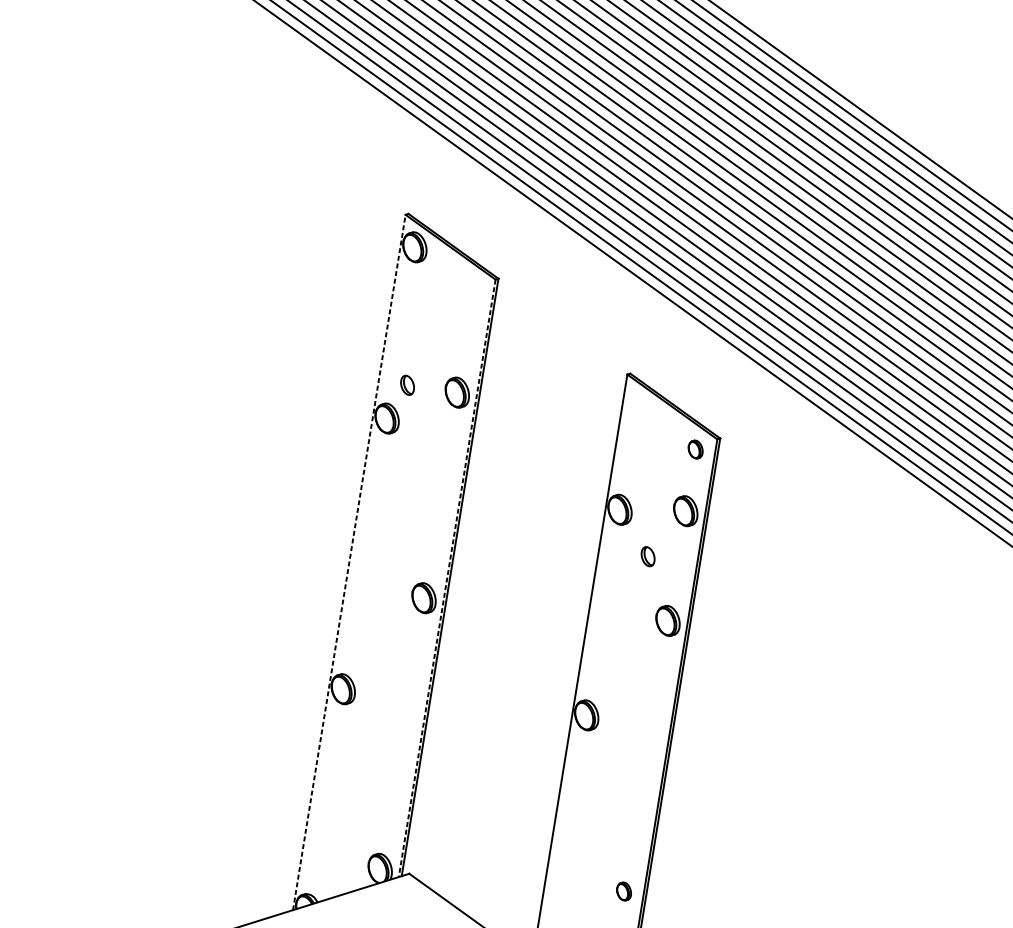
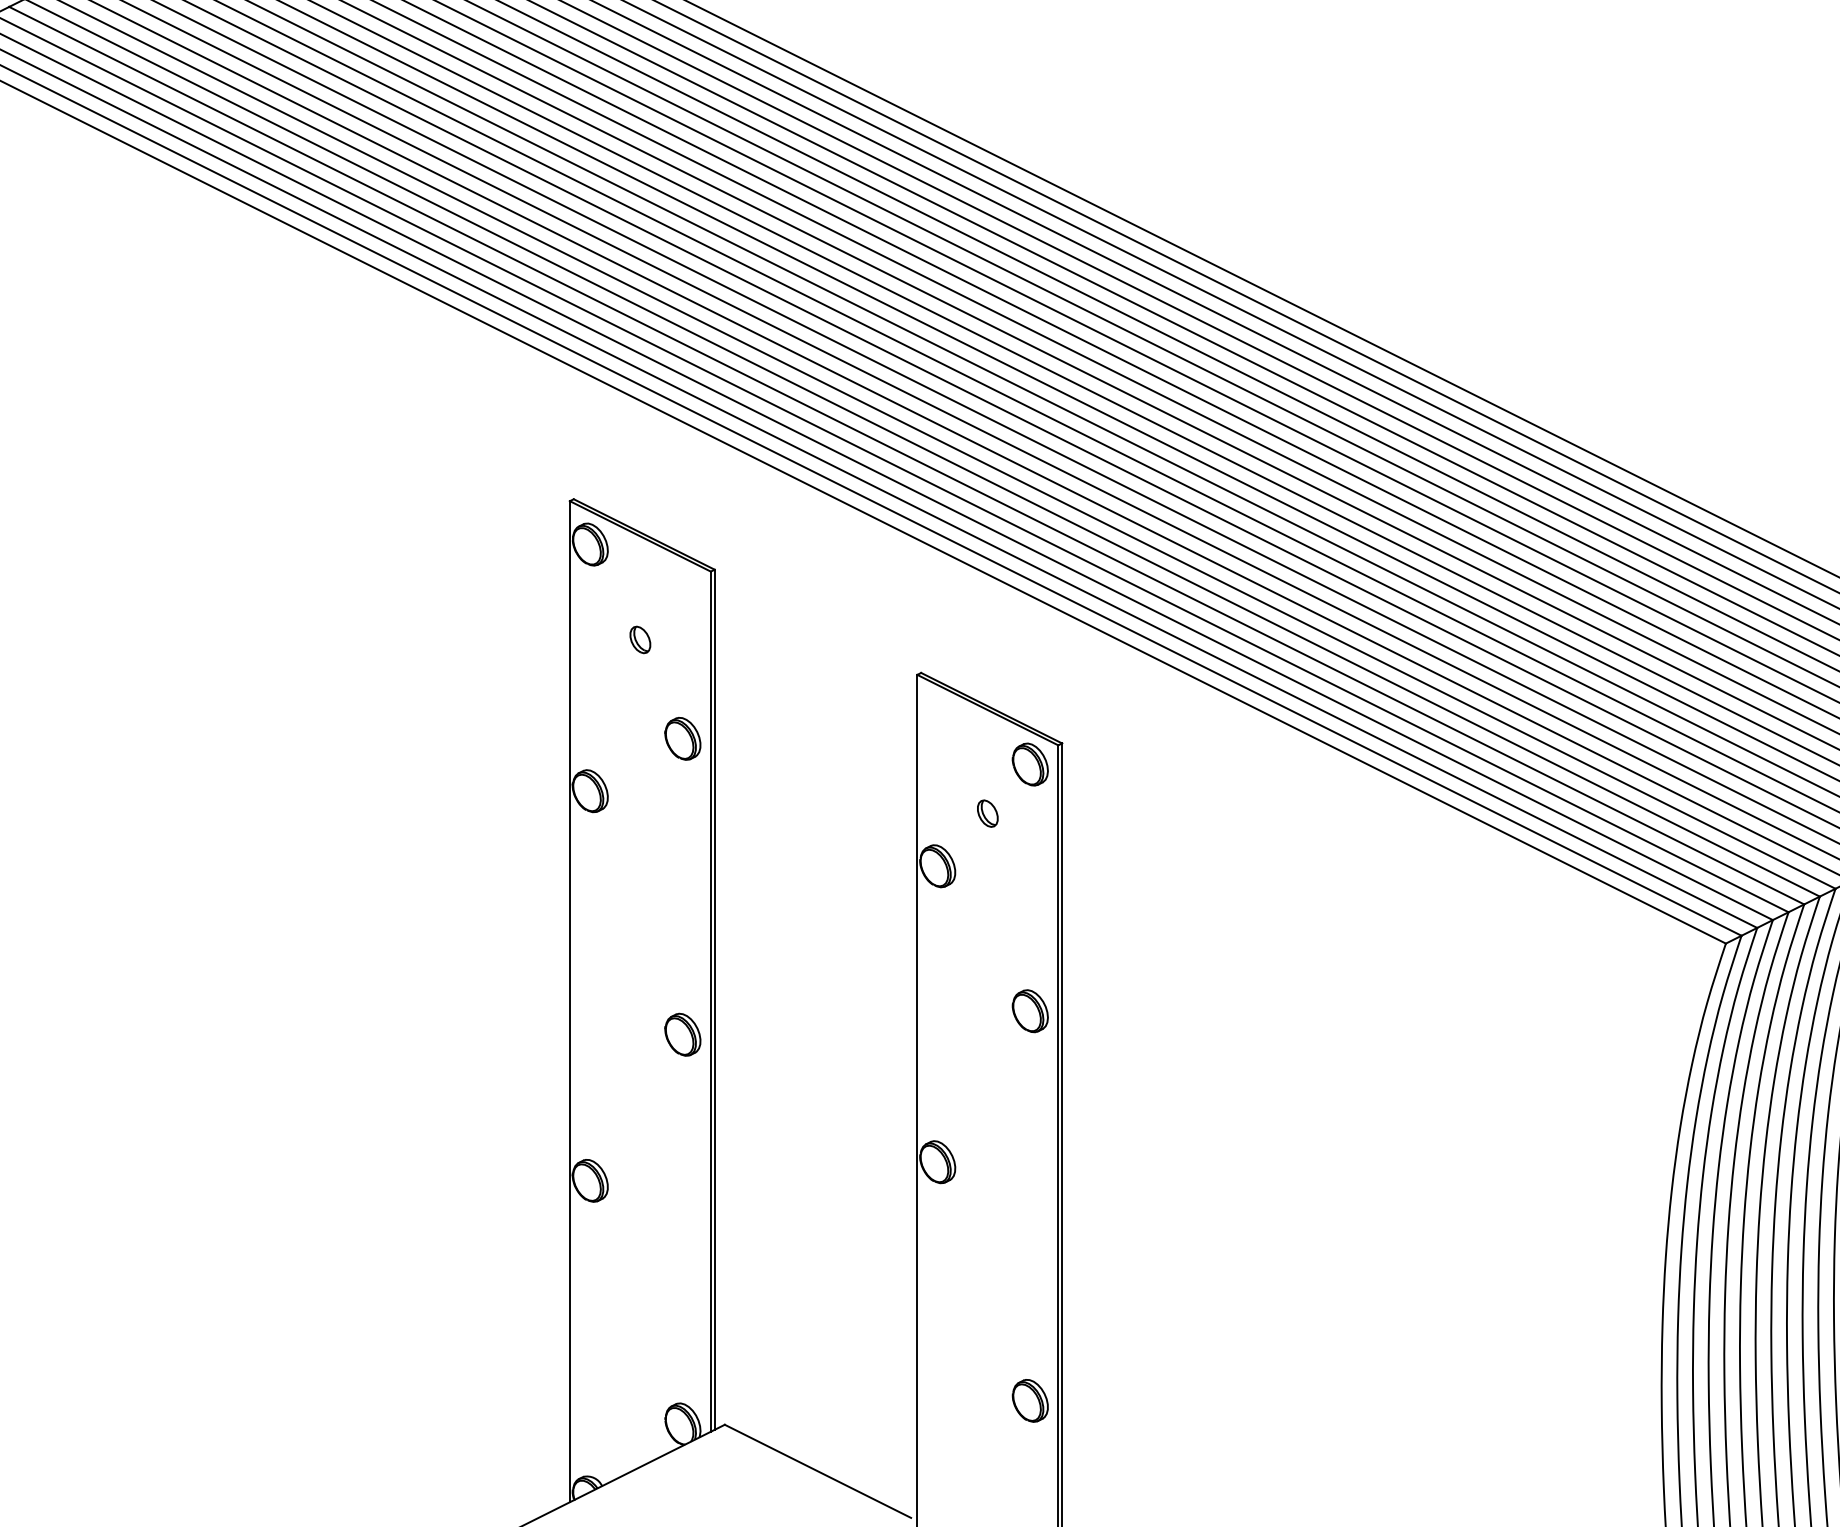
part: (407, 385) -> (640, 639), moved
part: (695, 449) -> (1029, 764), size x1.67
part: (685, 511) -> (1029, 853), removed
part: (647, 556) -> (987, 813), moved
line: (349, 562) -> (569, 1001), dashed -> solid
line: (446, 578) -> (710, 1002), dashed -> solid
part: (623, 891) -> (1029, 1400), size x1.67

